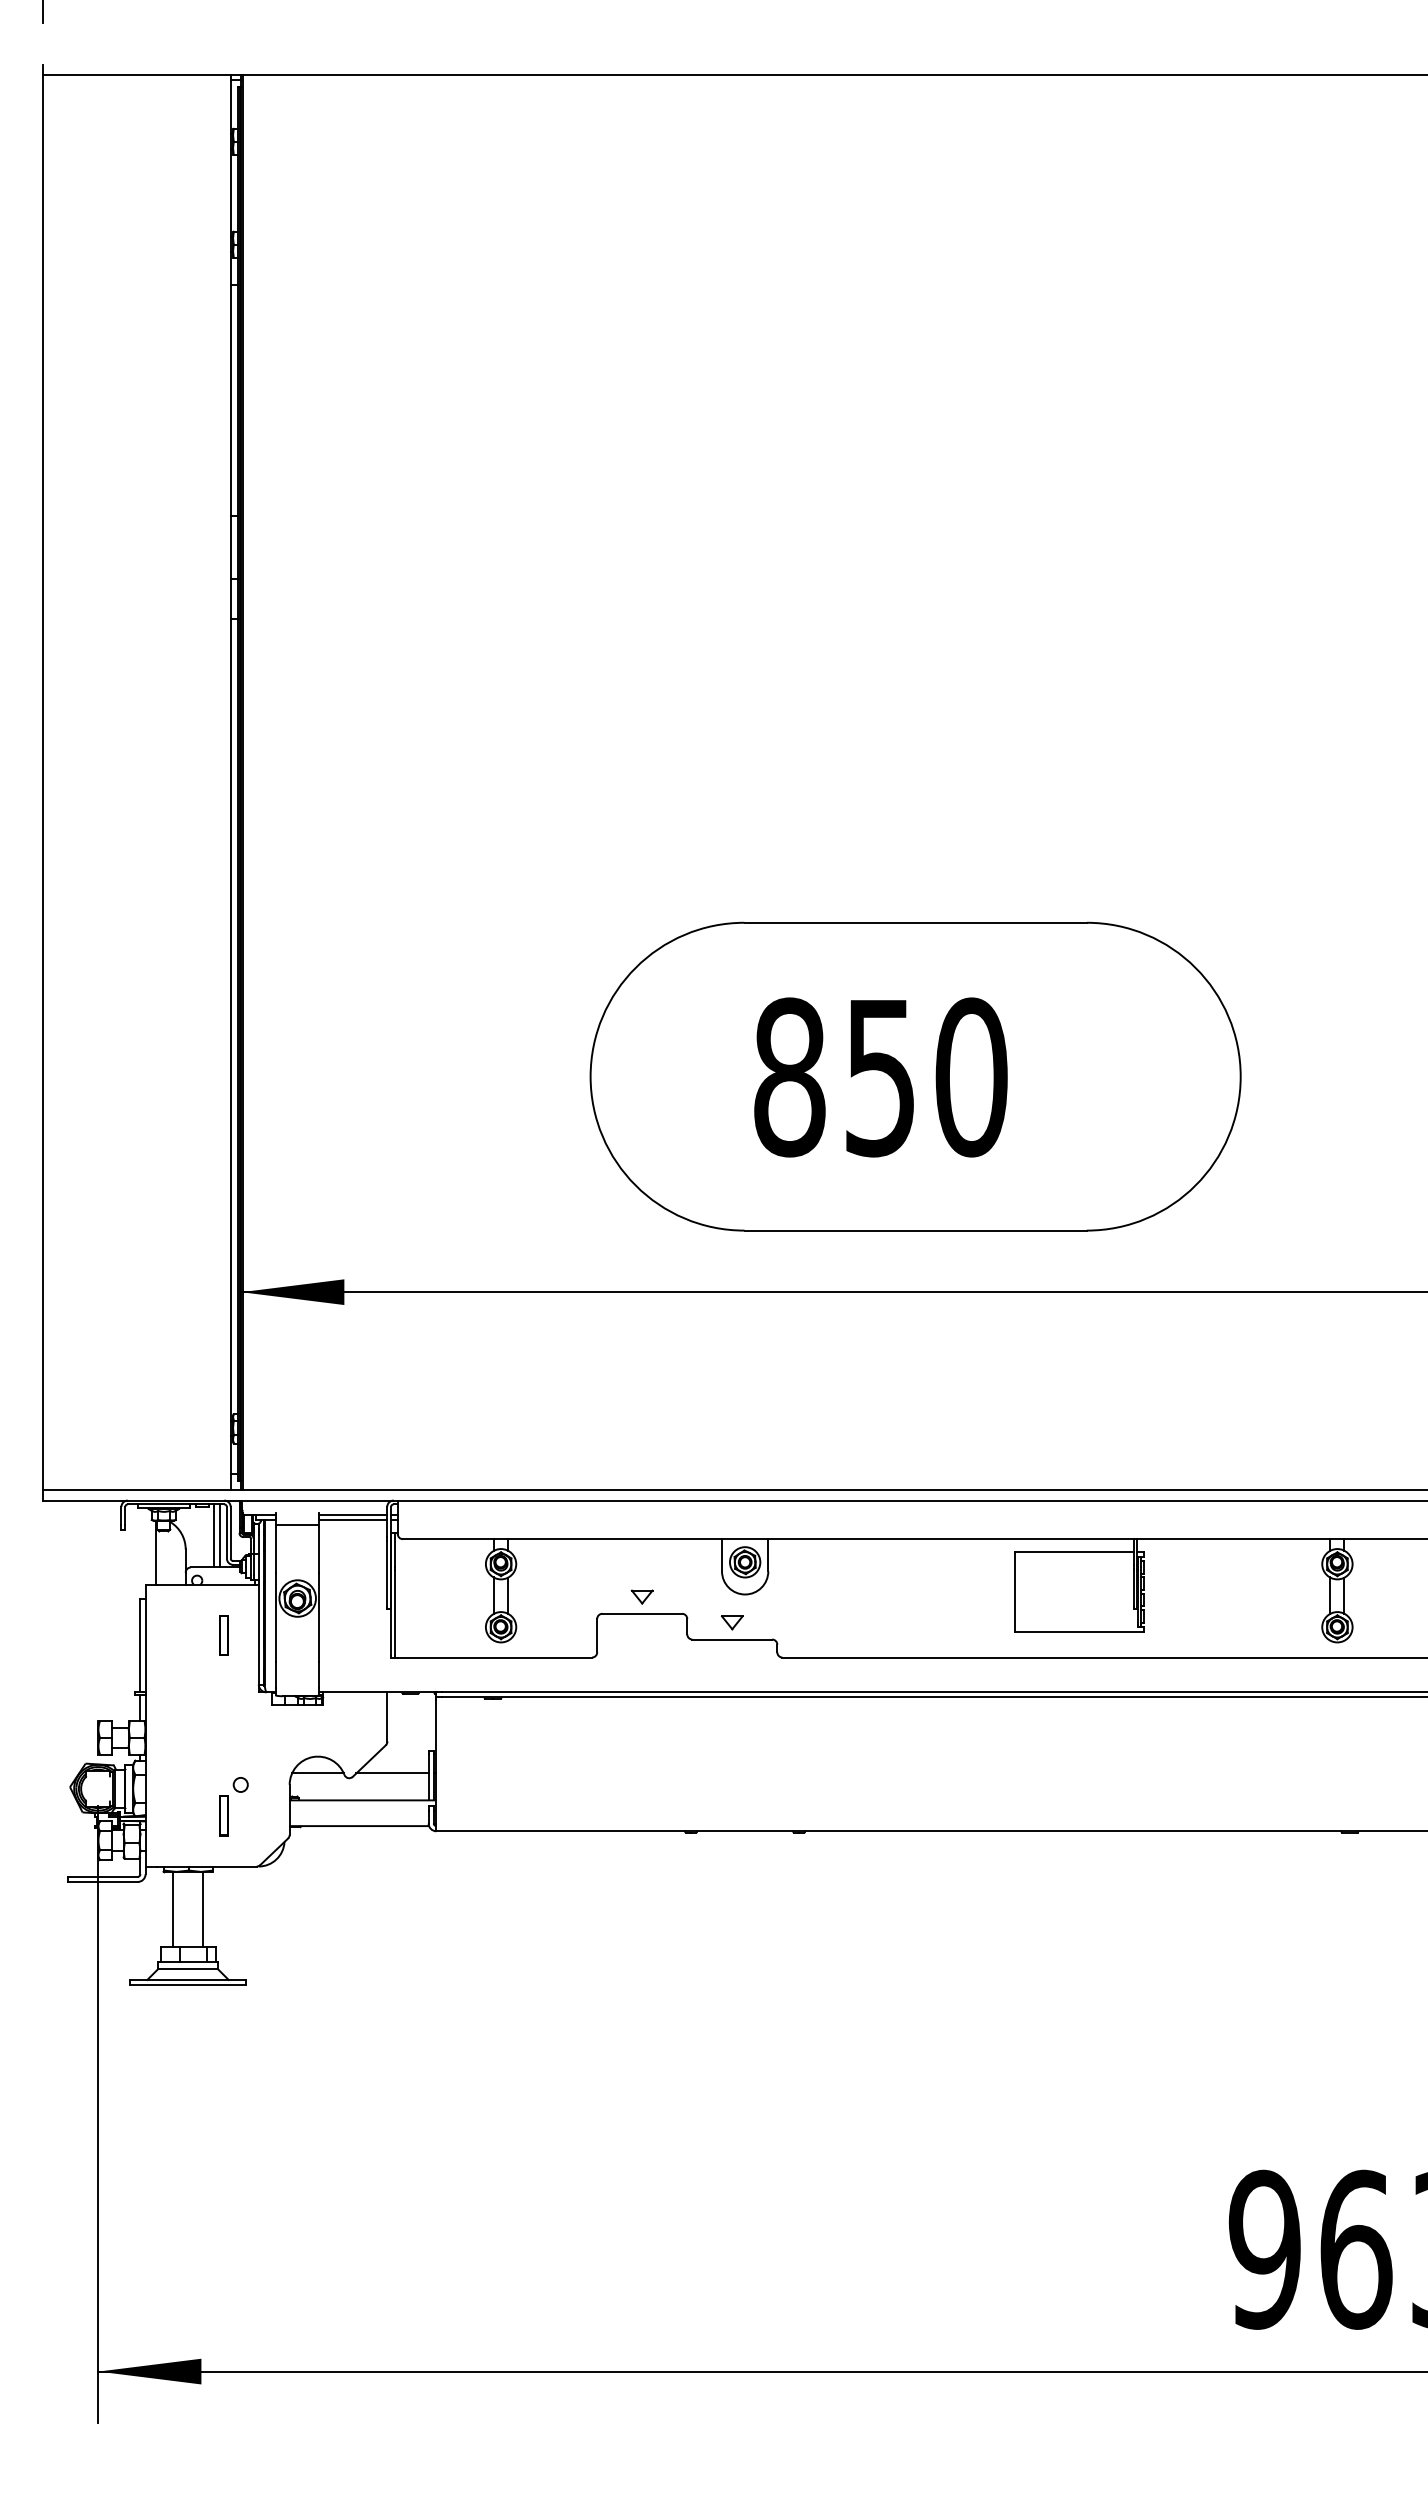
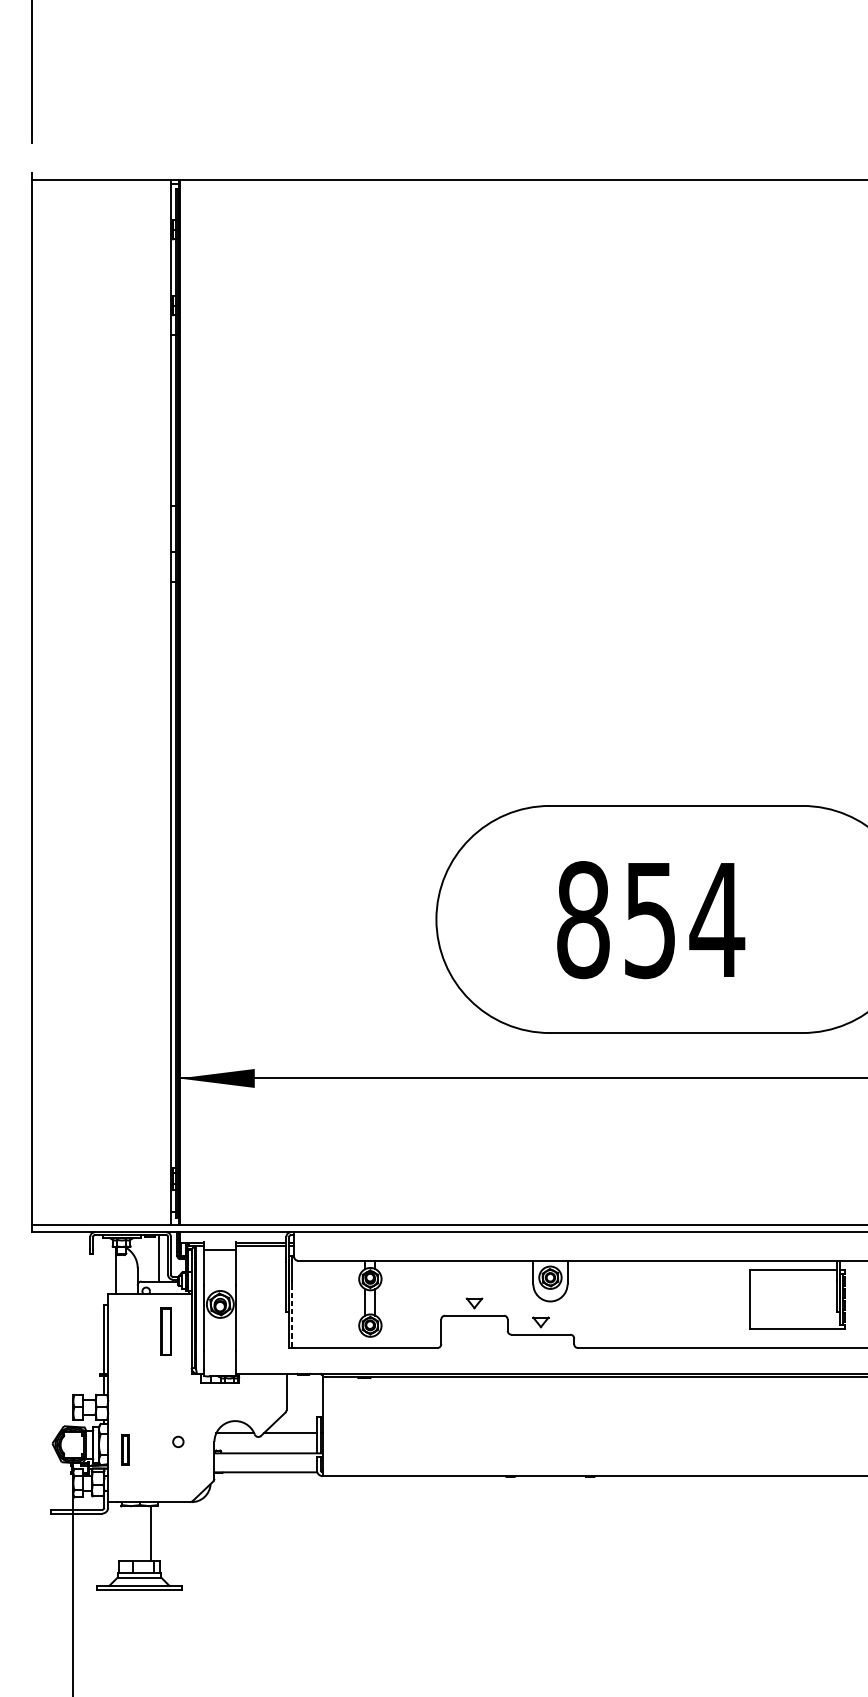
text: (971, 1077) -> (717, 920), 850 -> 854
line: (220, 1535) -> (163, 1257), removed
line: (395, 1613) -> (292, 1315), solid -> dashed
part: (223, 1635) -> (165, 1331), size x1.6
part: (223, 1815) -> (125, 1449), moved
line: (172, 1908) -> (127, 1533), removed

